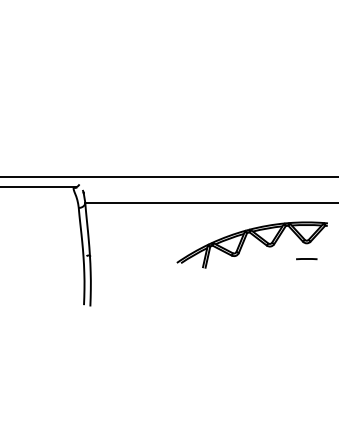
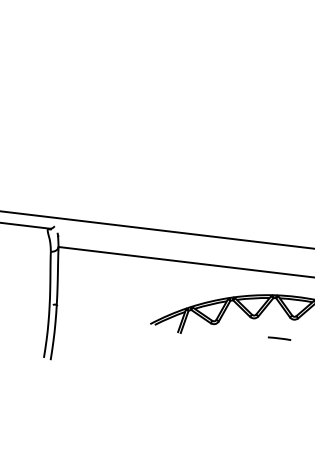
line: (306, 259) -> (279, 338), moved

